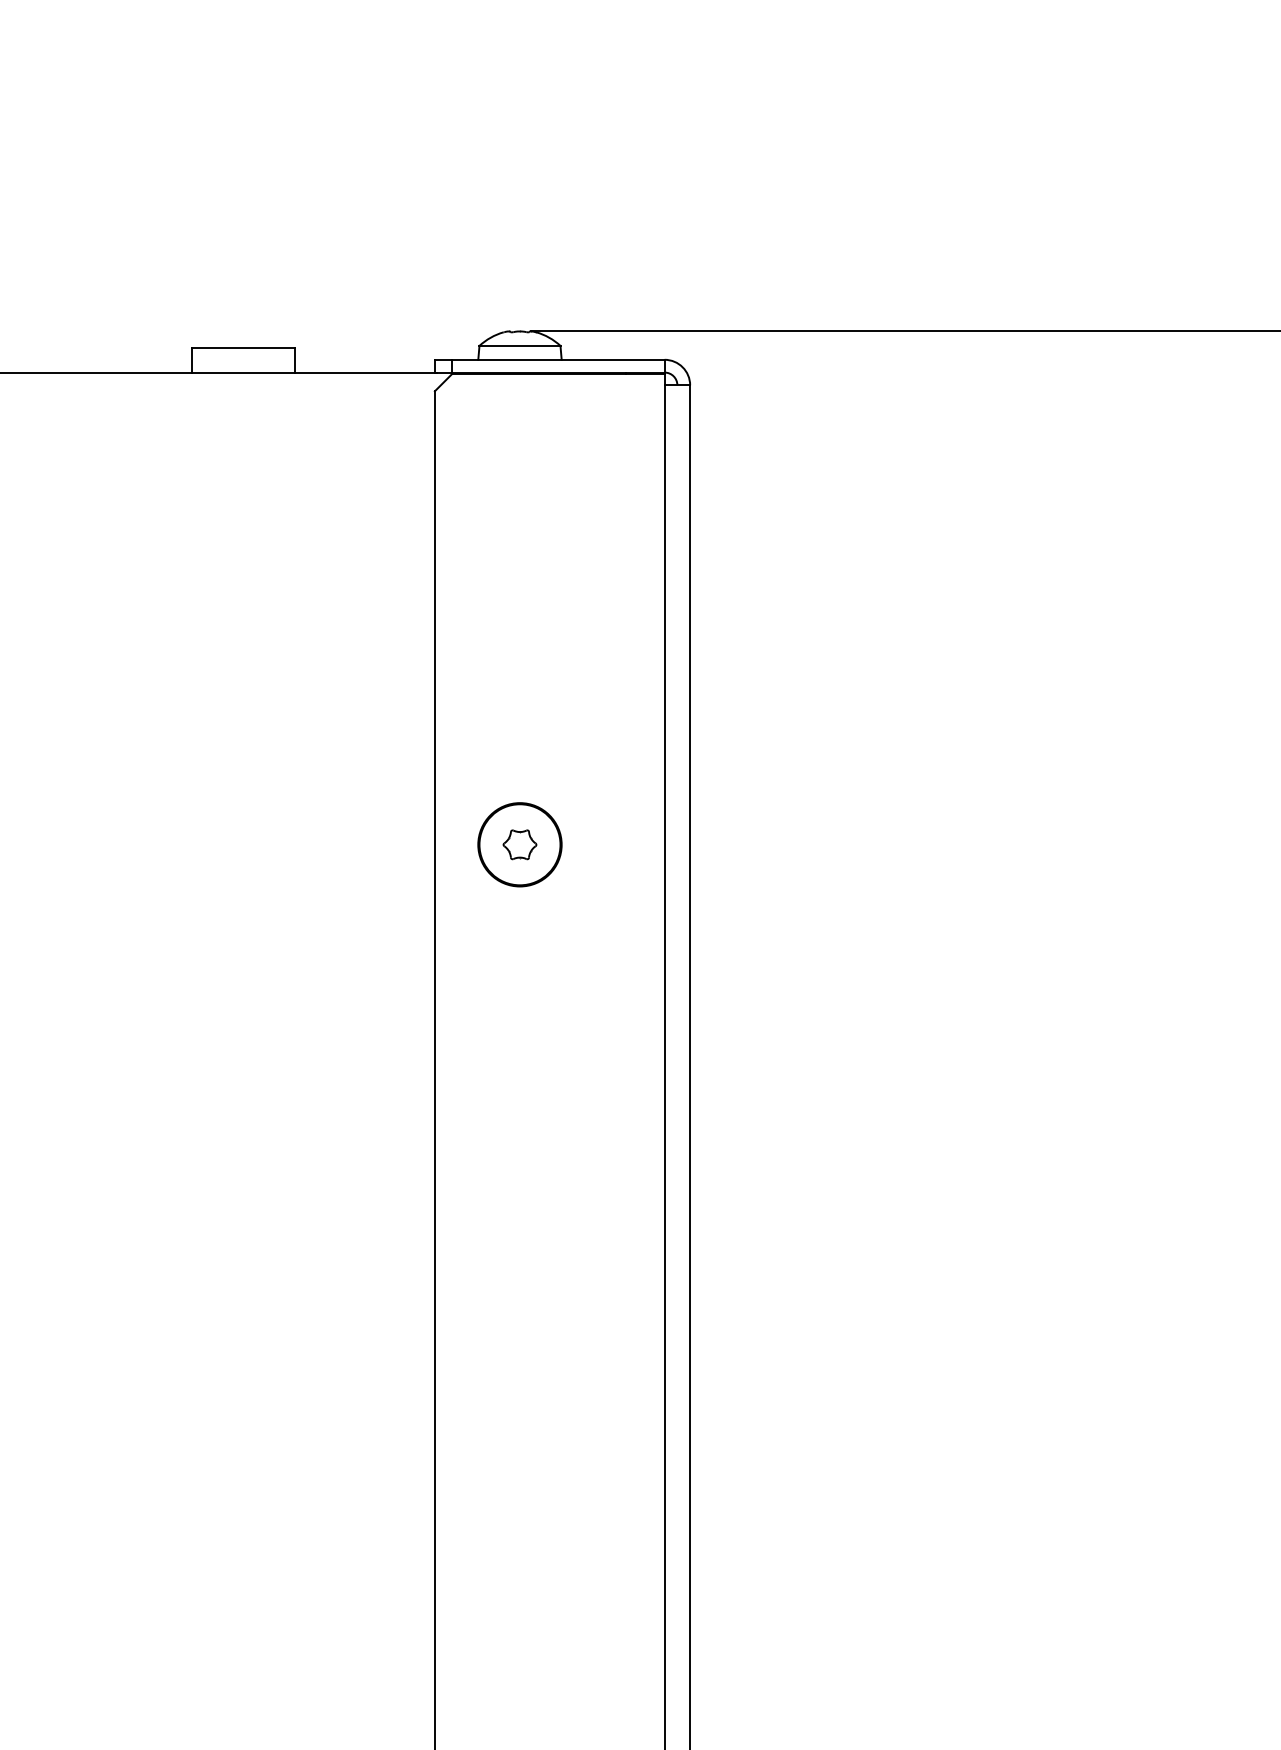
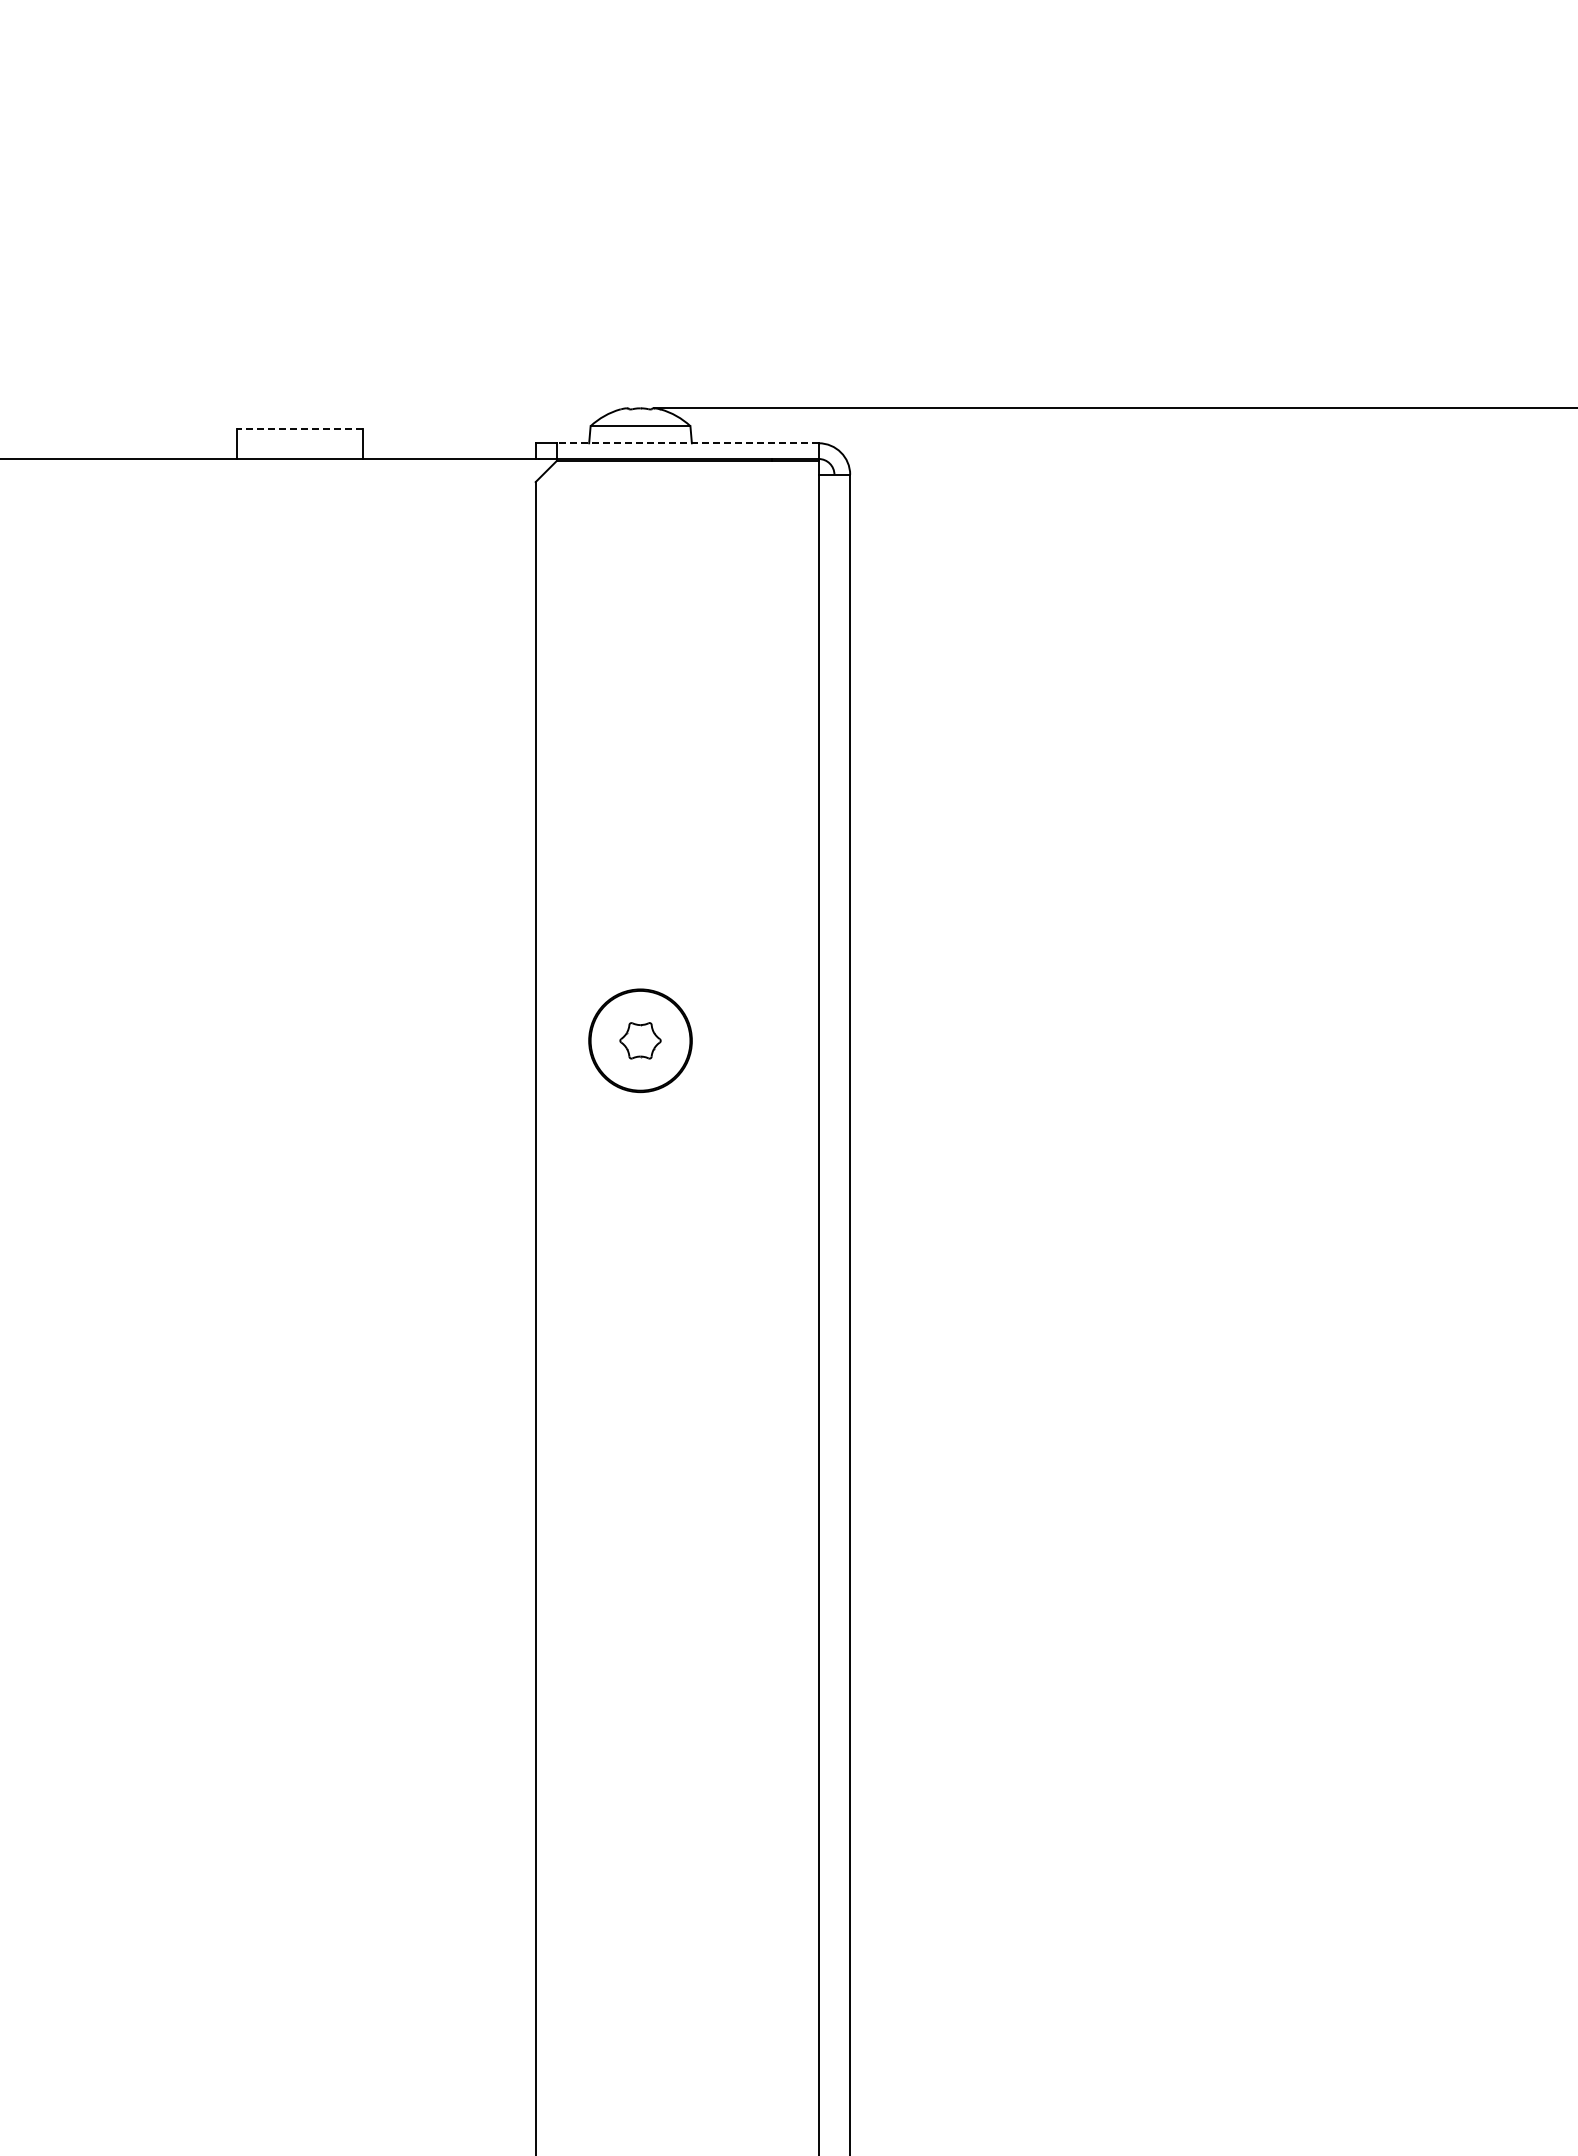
line: (243, 347) -> (299, 428), solid -> dashed
line: (558, 359) -> (687, 443), solid -> dashed

